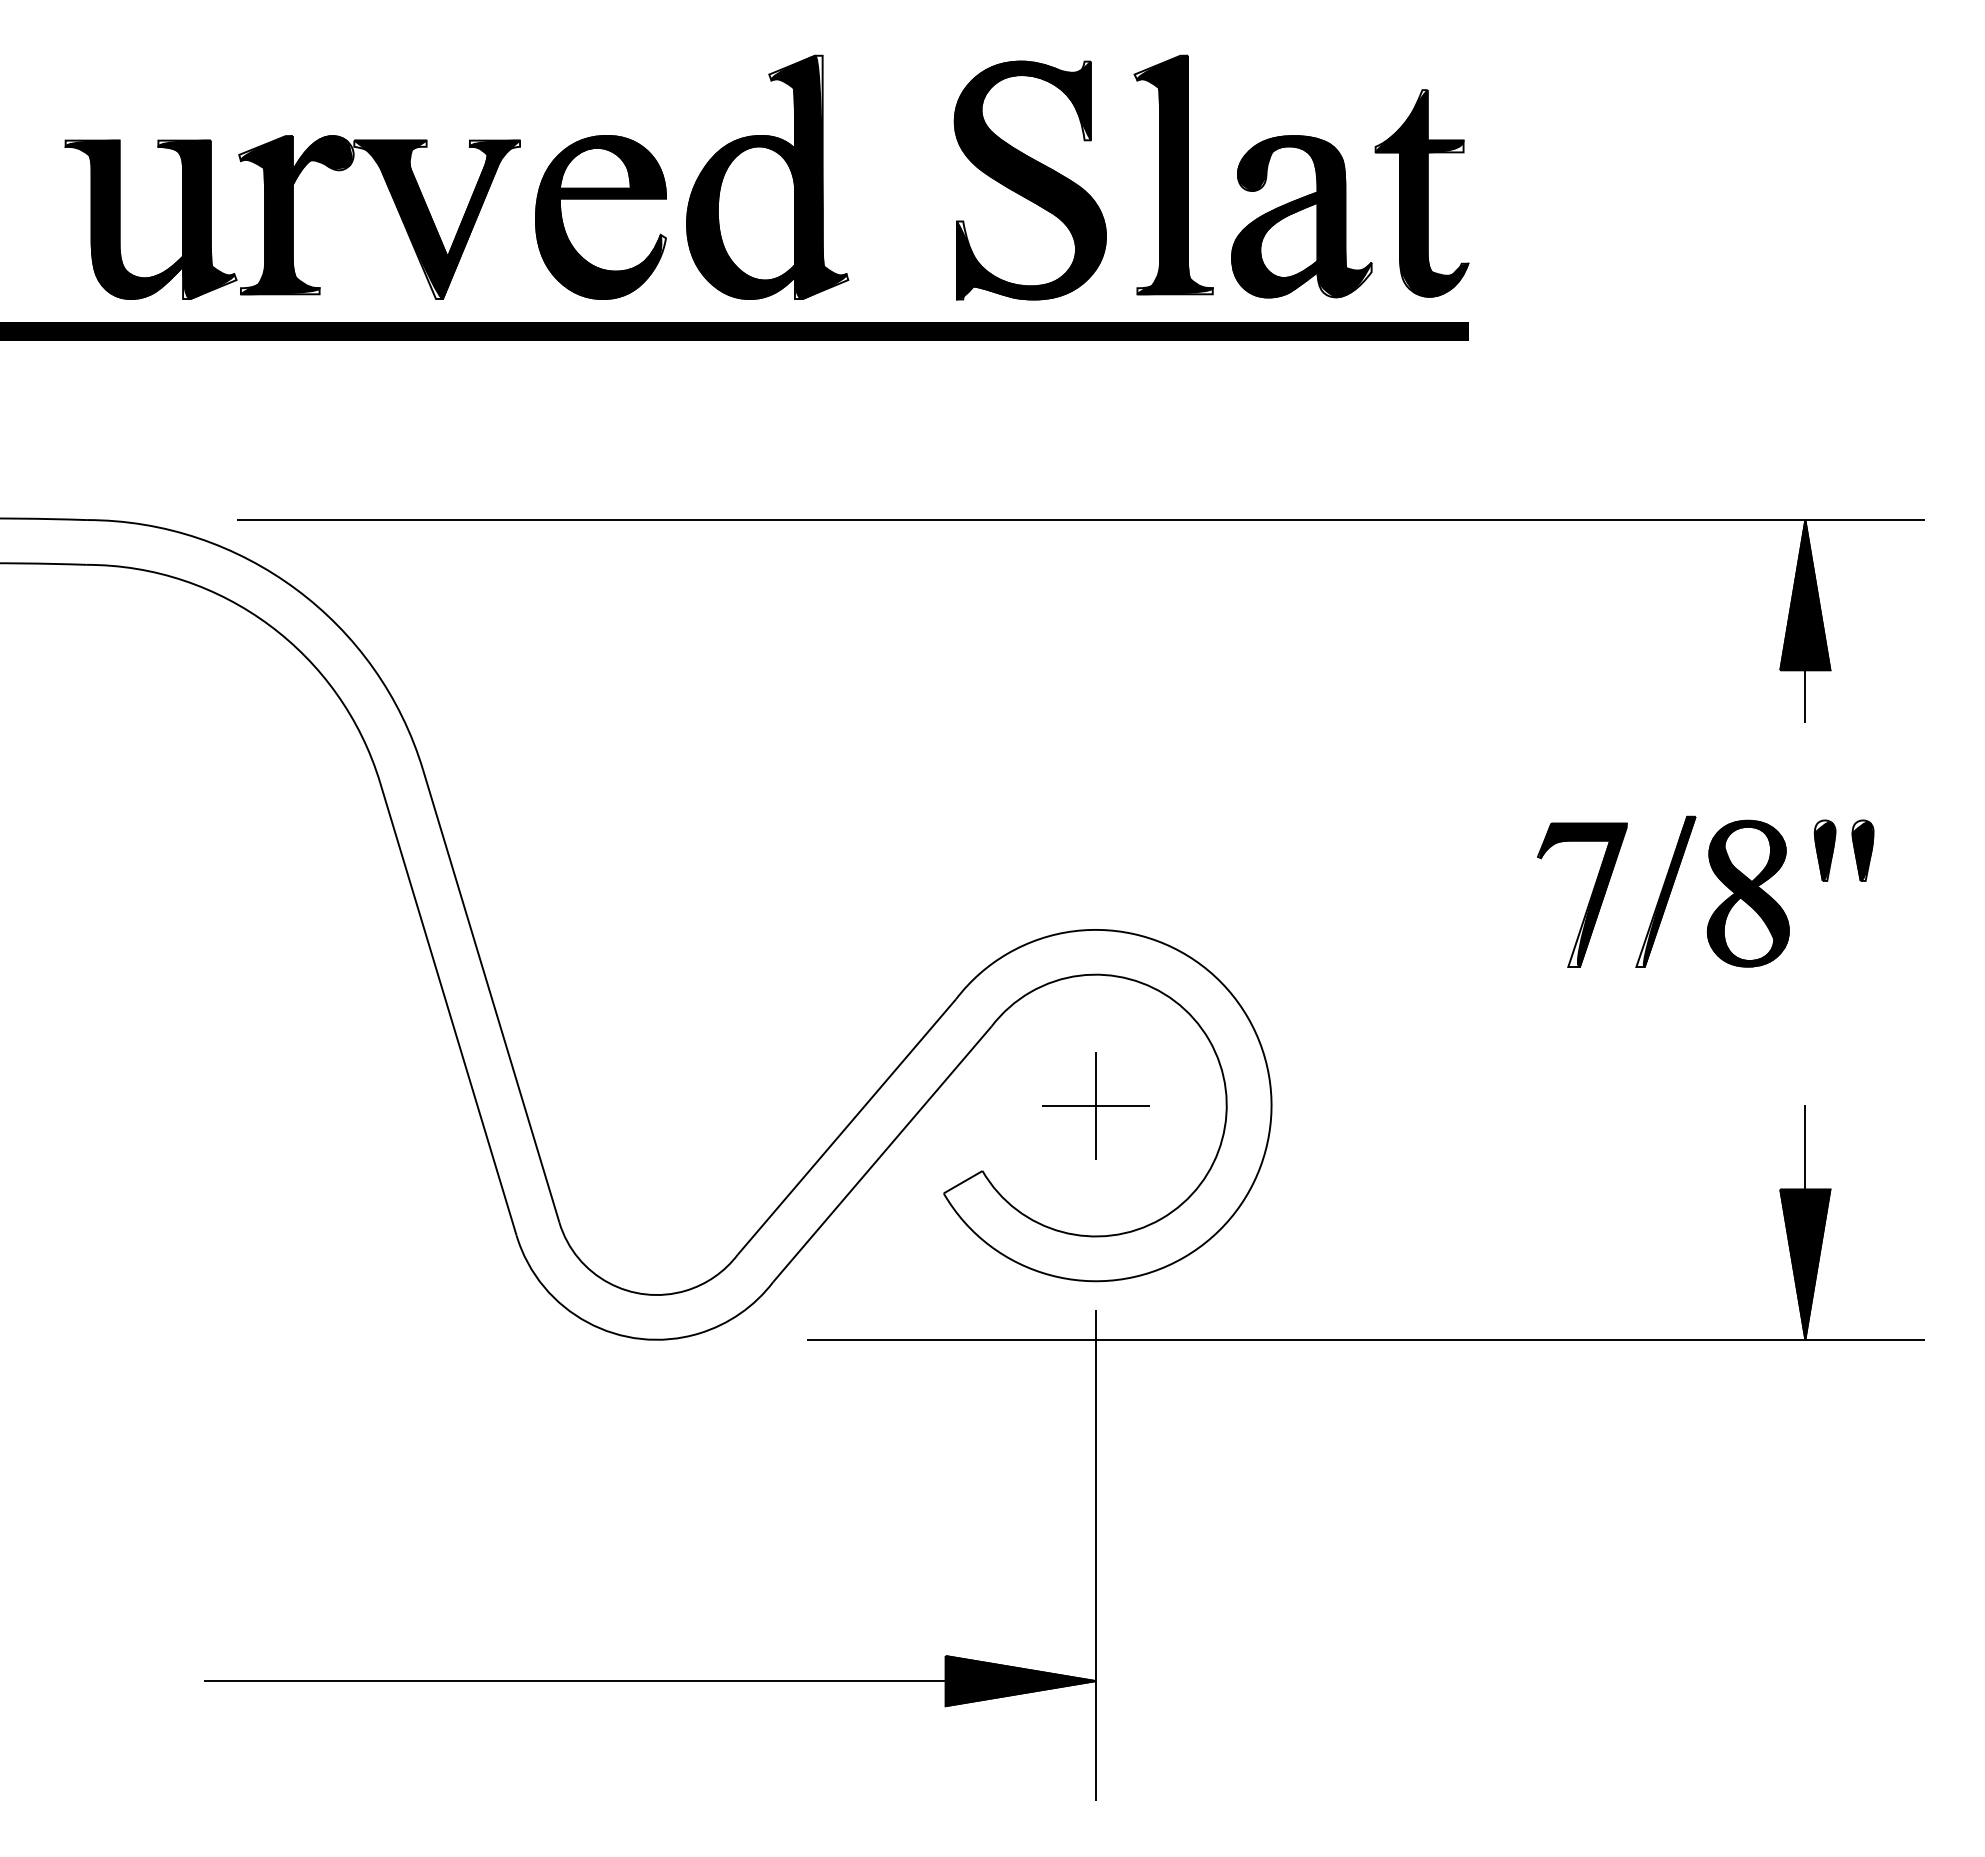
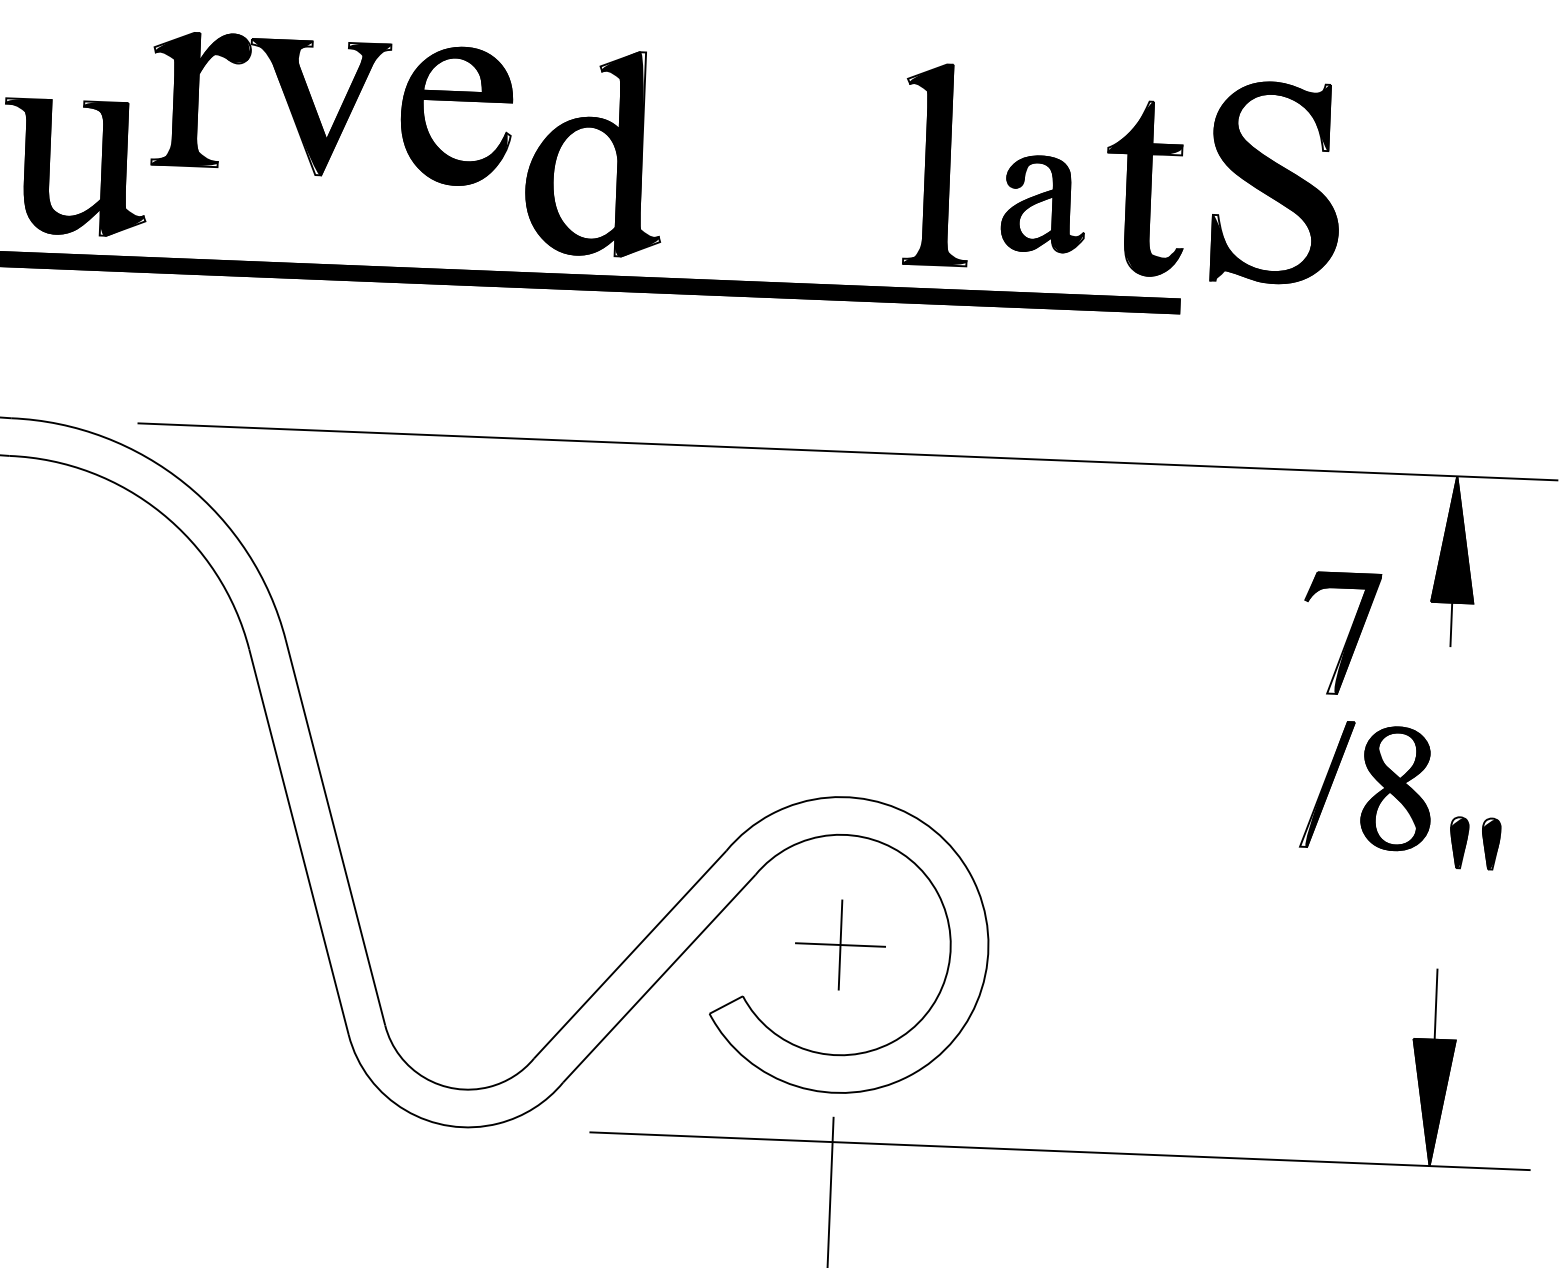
part: (1029, 180) -> (1275, 182), moved
part: (600, 199) -> (456, 101), moved
part: (396, 208) -> (285, 97), moved
part: (1301, 216) -> (1043, 203), size x0.7
part: (1834, 848) -> (1467, 841), moved
part: (1590, 896) -> (1348, 634), moved

